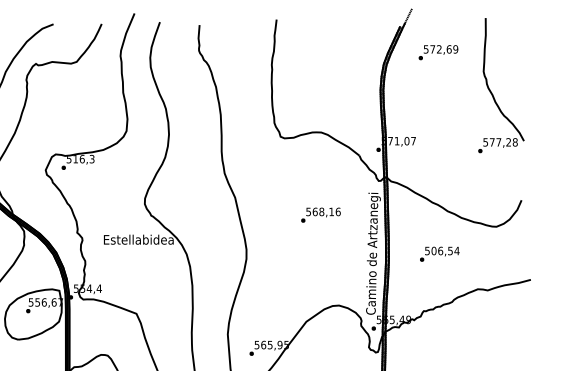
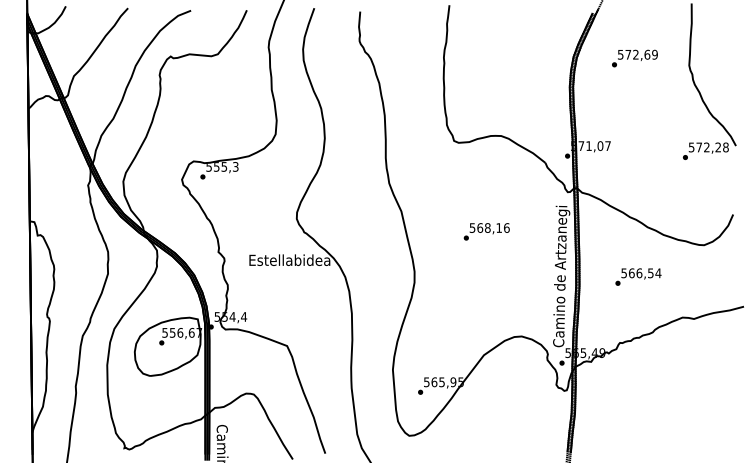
text: (438, 52) -> (634, 58), moved
text: (498, 142) -> (706, 147), 577,28 -> 572,28
text: (78, 158) -> (220, 166), 516,3 -> 555,3
text: (320, 214) -> (486, 231), moved
text: (433, 250) -> (631, 272), 506,54 -> 566,54

